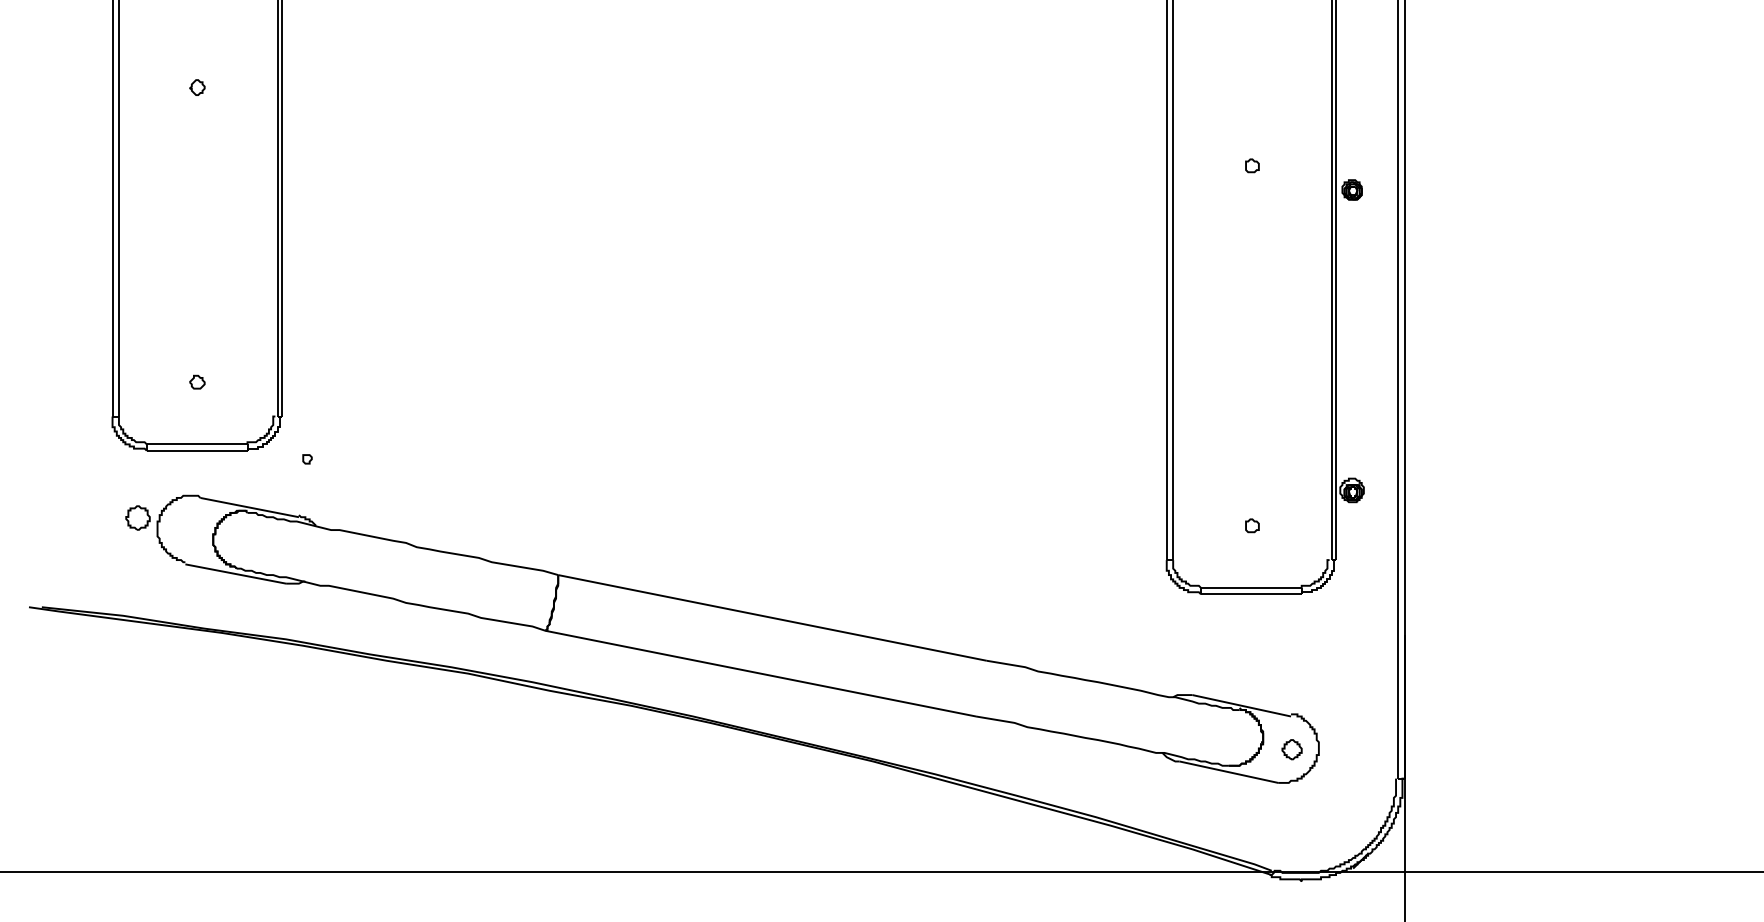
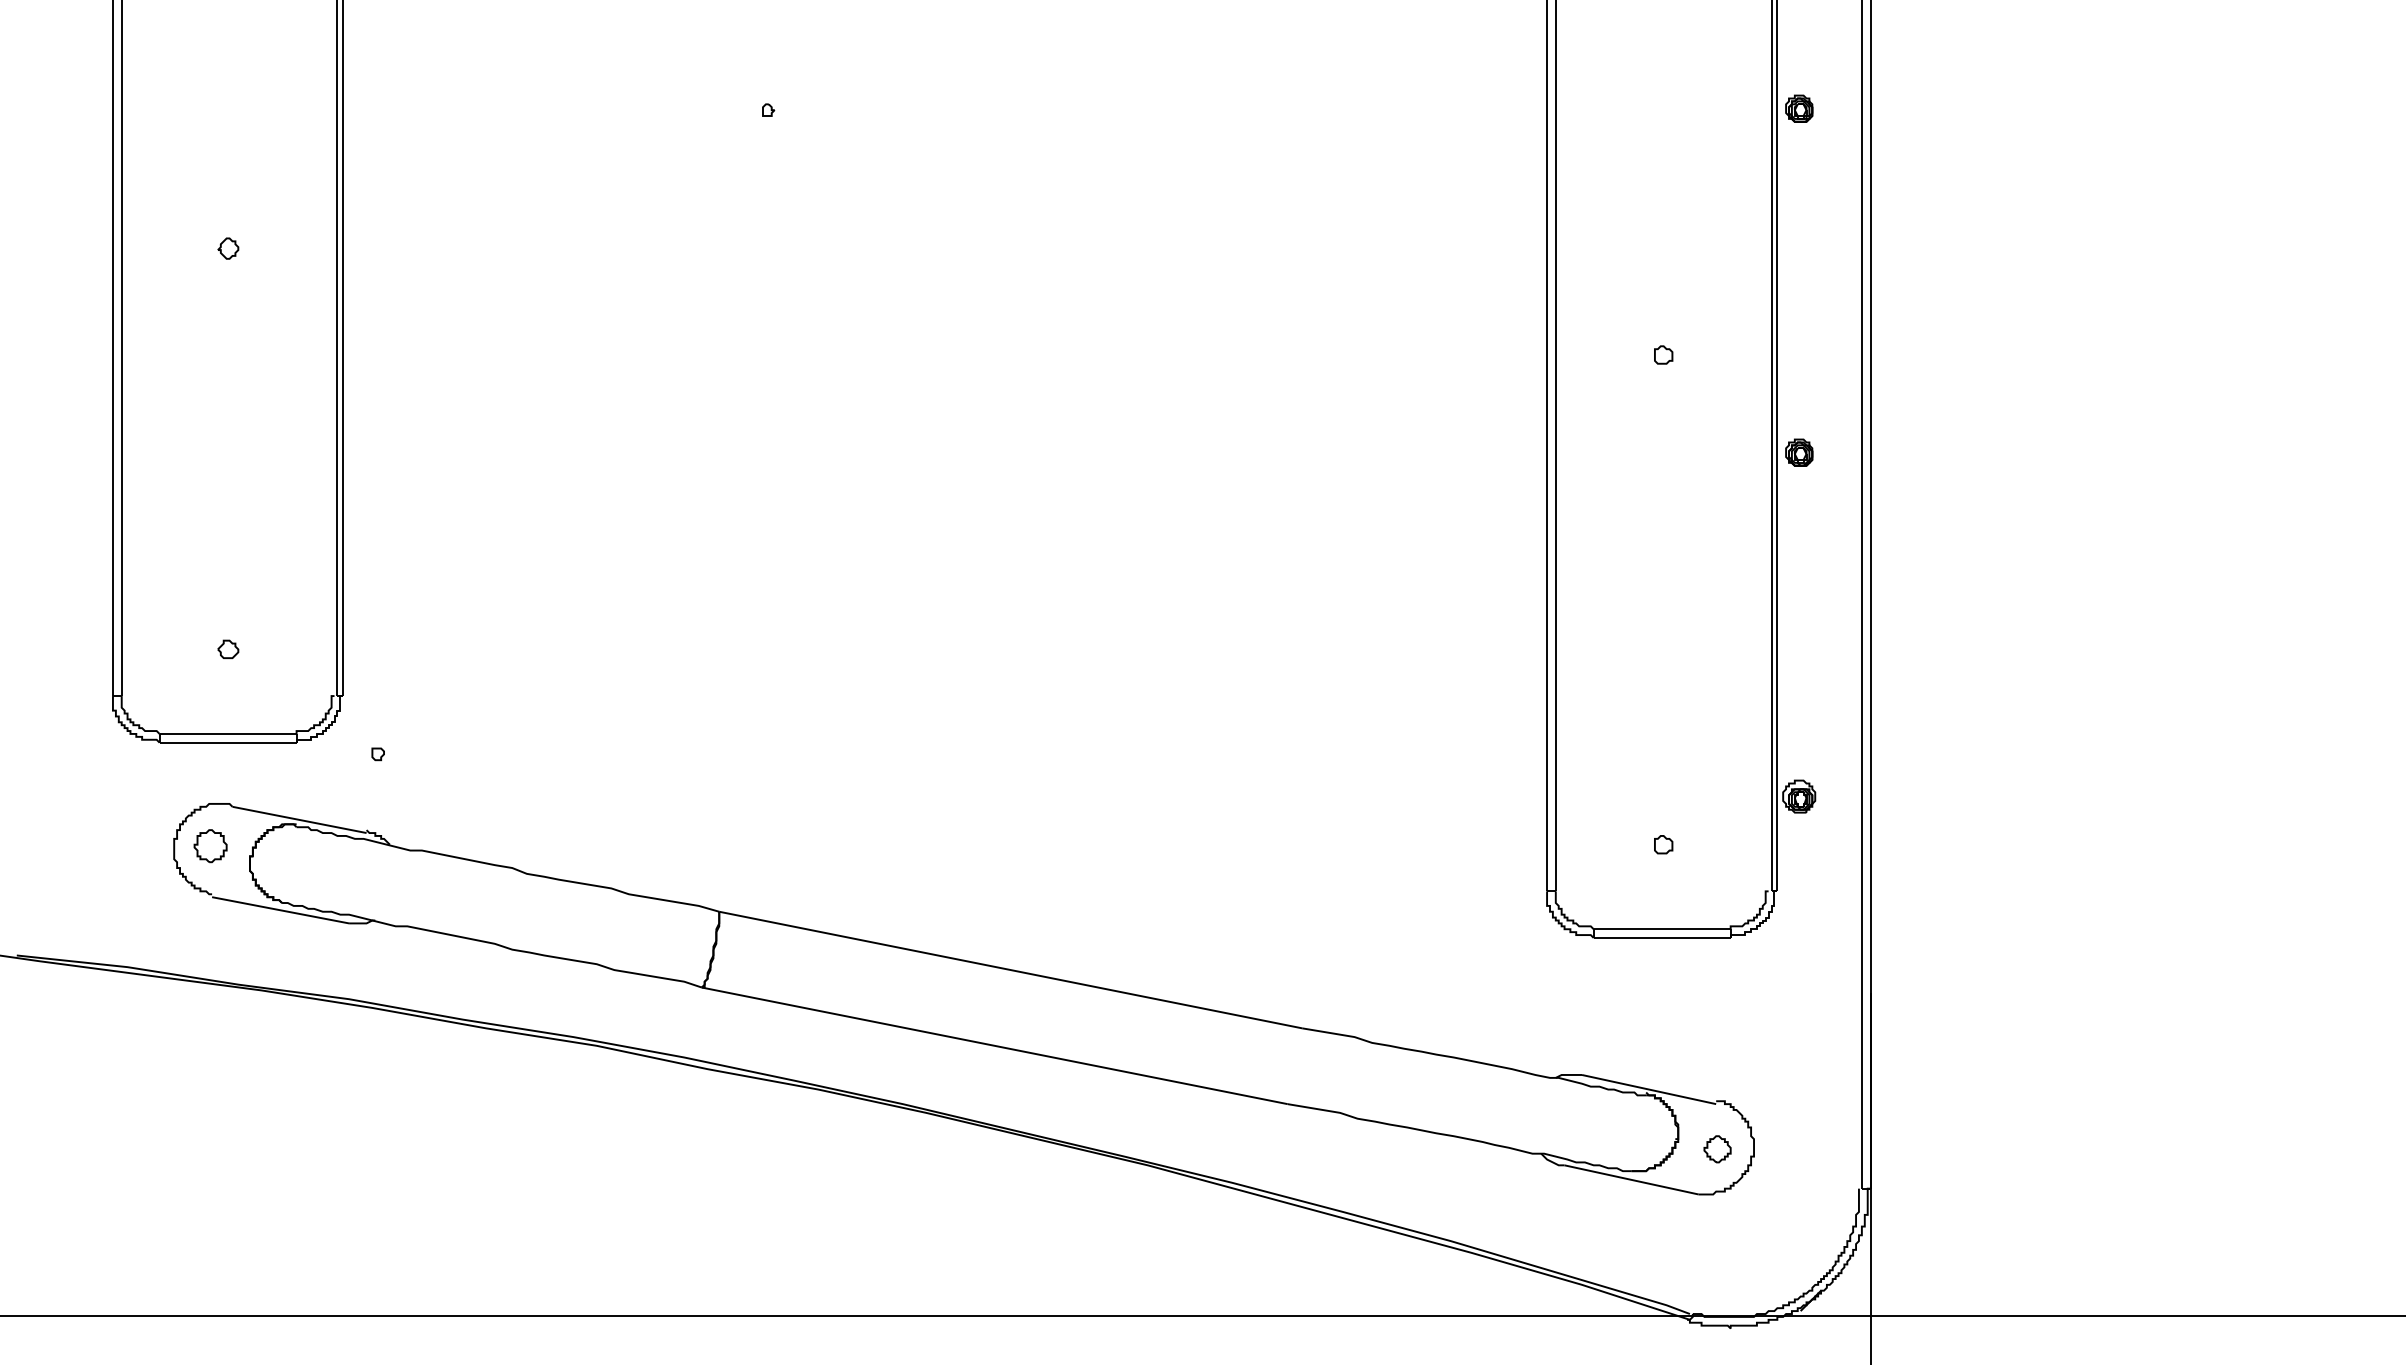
part: (1352, 189) -> (1799, 452), moved
part: (137, 518) -> (210, 846), moved

